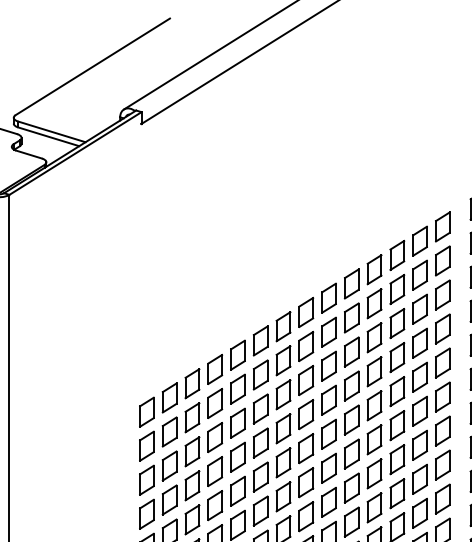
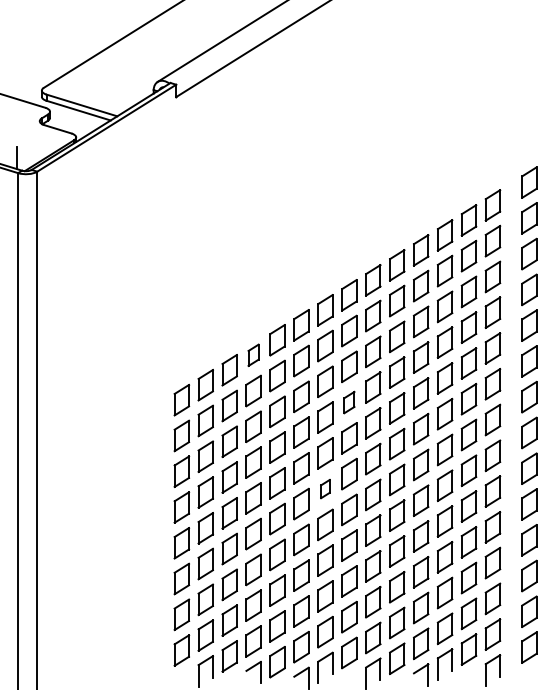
part: (215, 369) -> (253, 355), size x0.7
part: (306, 414) -> (349, 402), size x0.7
part: (283, 496) -> (325, 488), size x0.6

